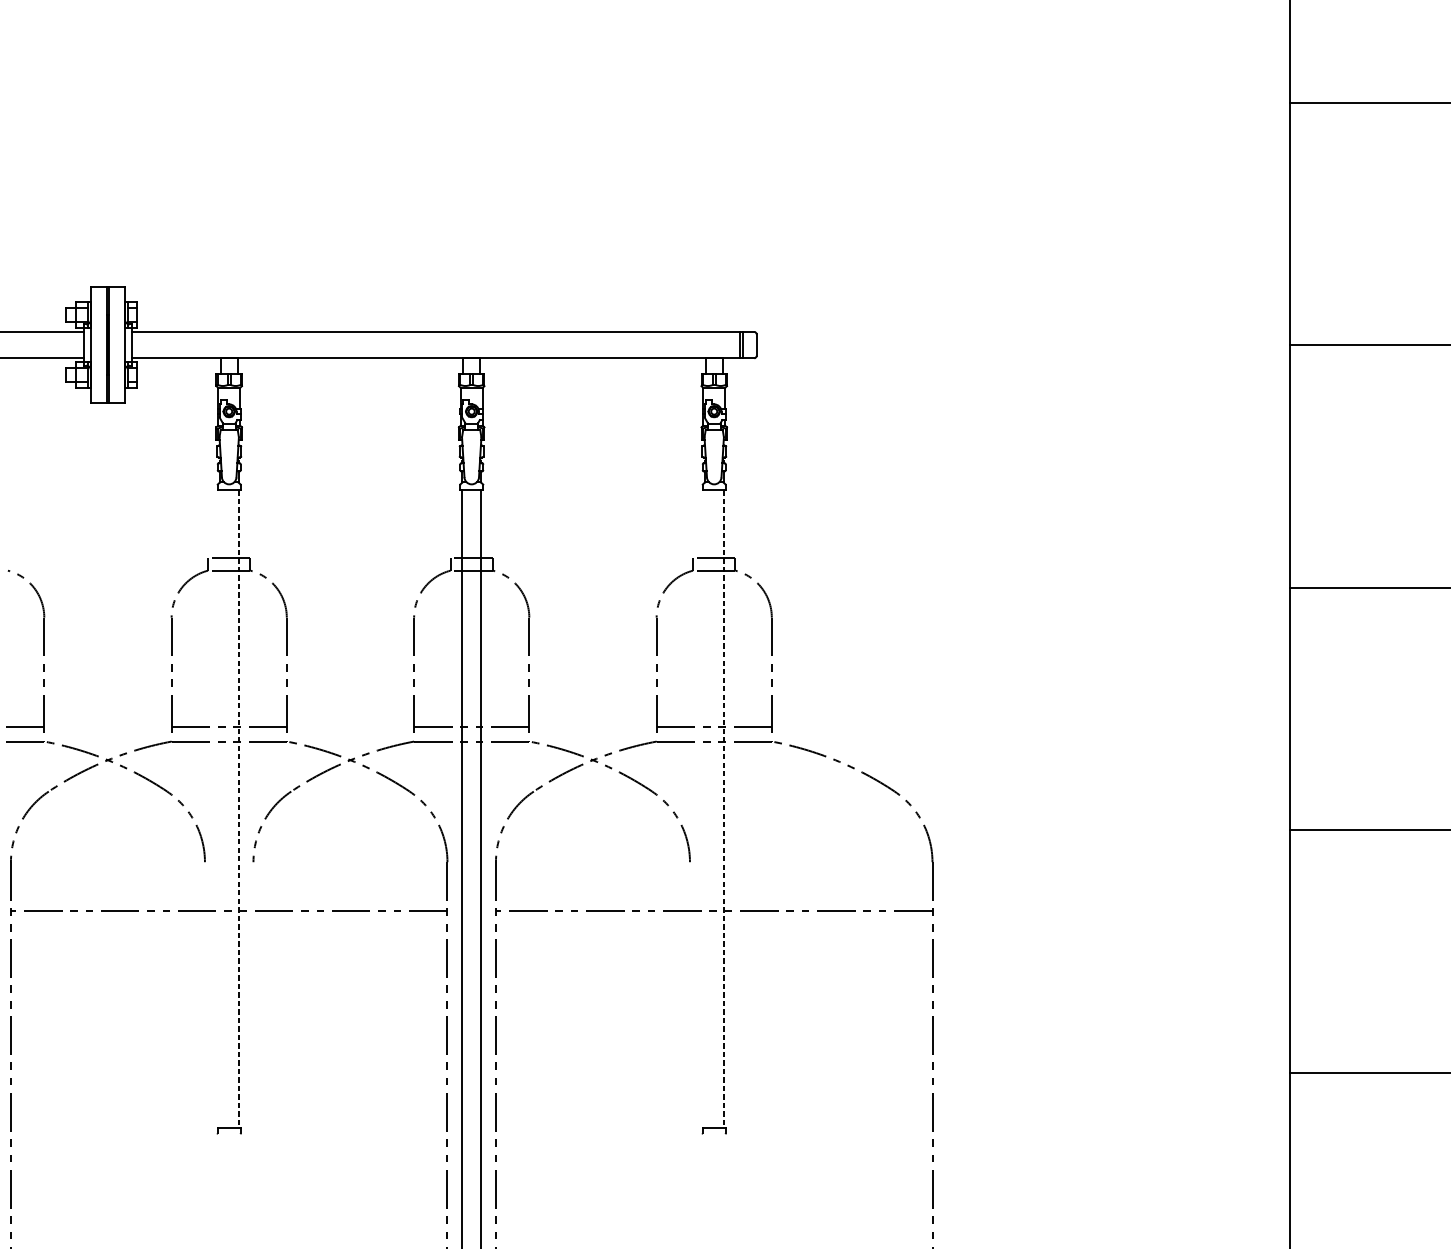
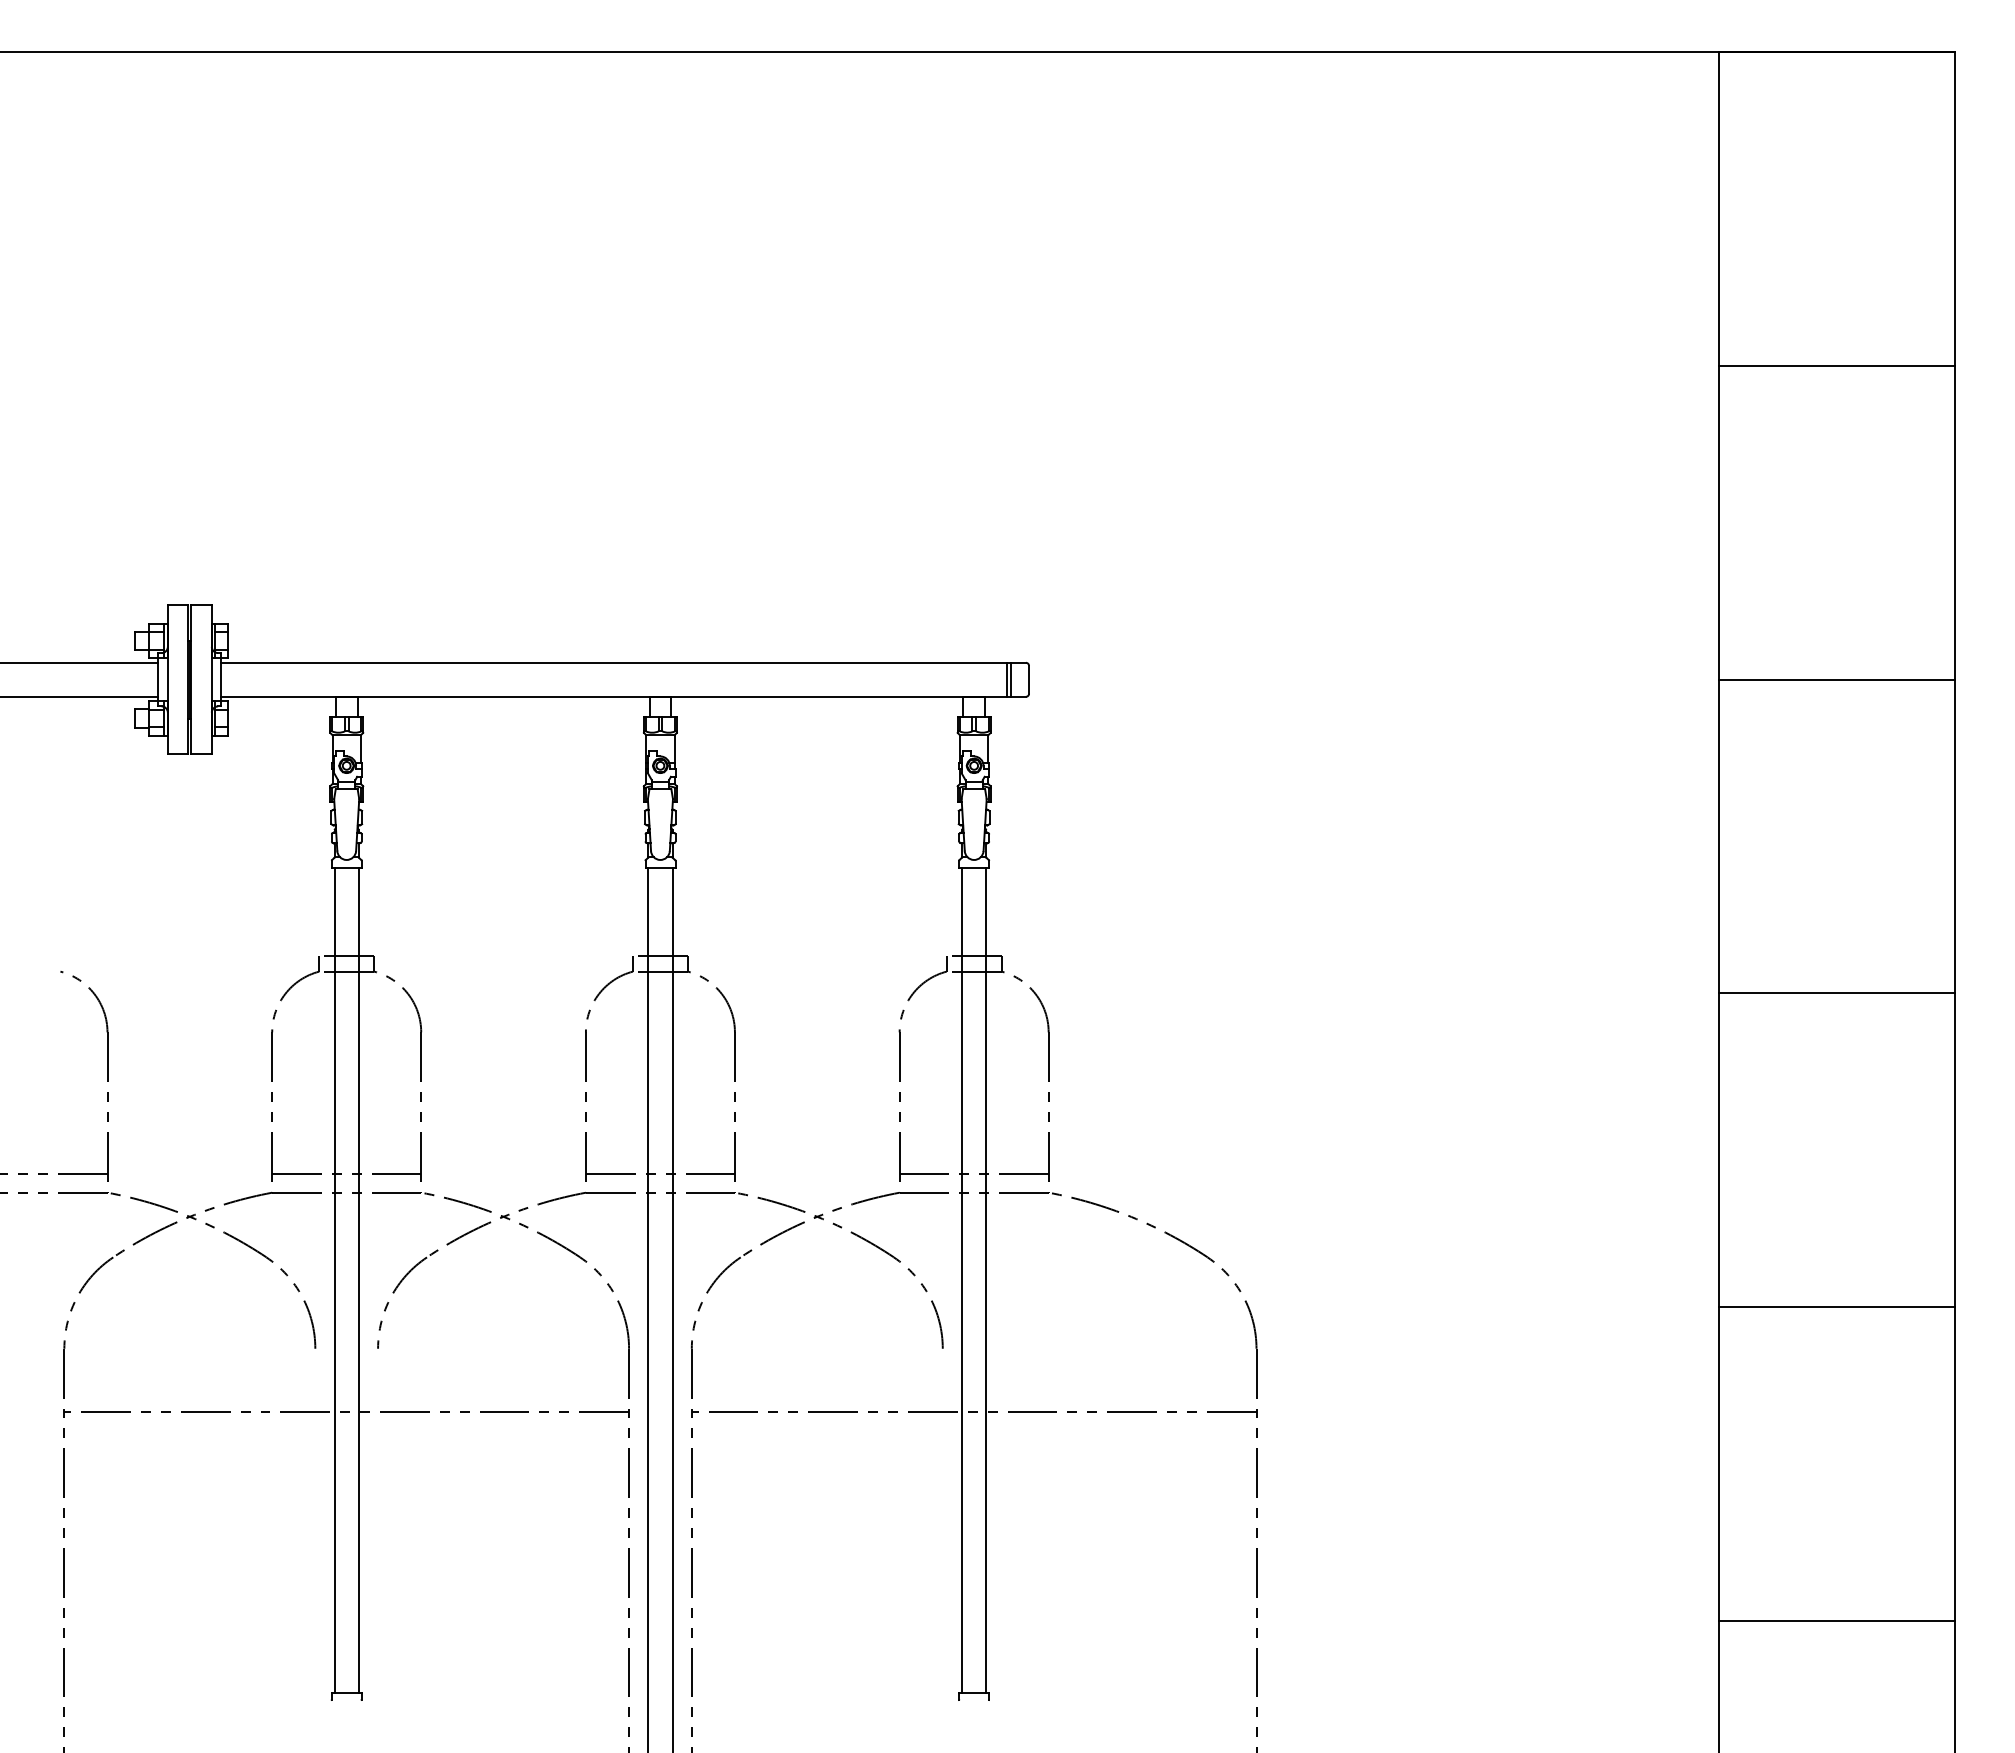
line: (219, 808) -> (334, 1279), added
line: (705, 808) -> (962, 1279), added
line: (238, 809) -> (358, 1280), dashed -> solid
line: (723, 809) -> (986, 1280), dashed -> solid

